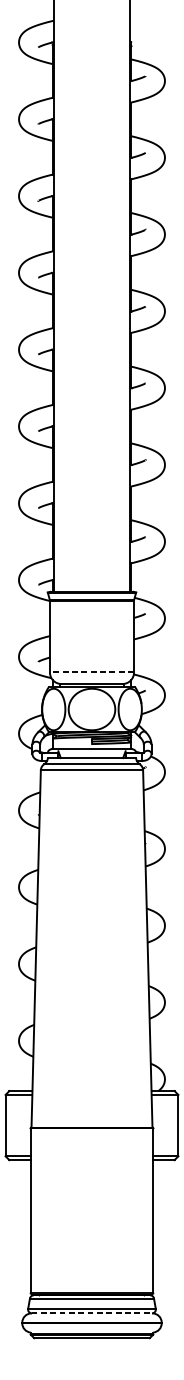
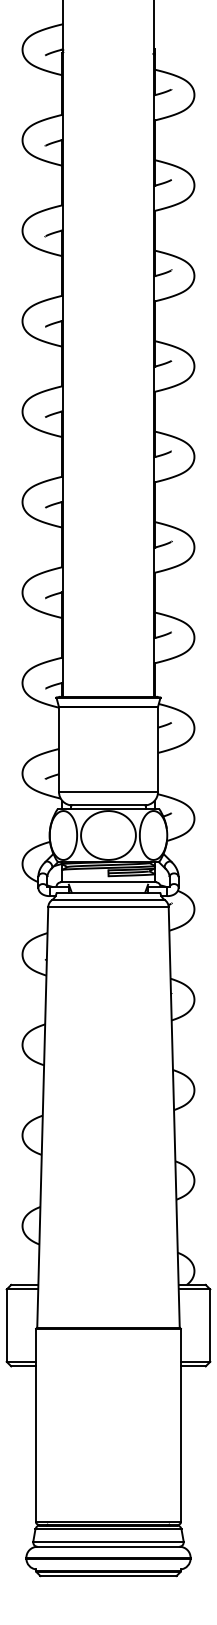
line: (92, 672) -> (108, 791), dashed -> solid
line: (92, 1313) -> (109, 1546), dashed -> solid

